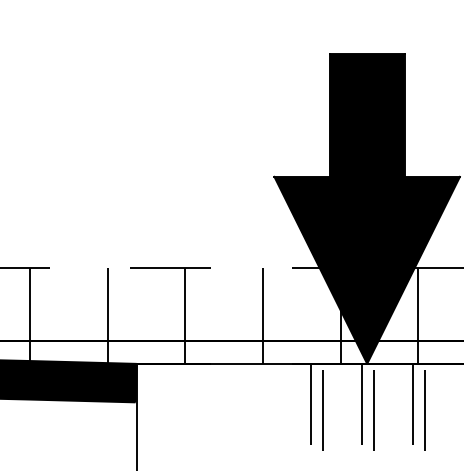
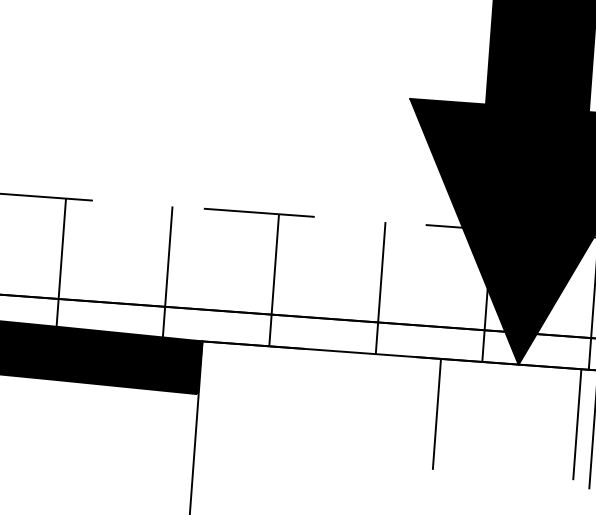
line: (322, 406) -> (453, 418), removed
line: (361, 406) -> (506, 422), removed
line: (373, 406) -> (522, 423), removed

